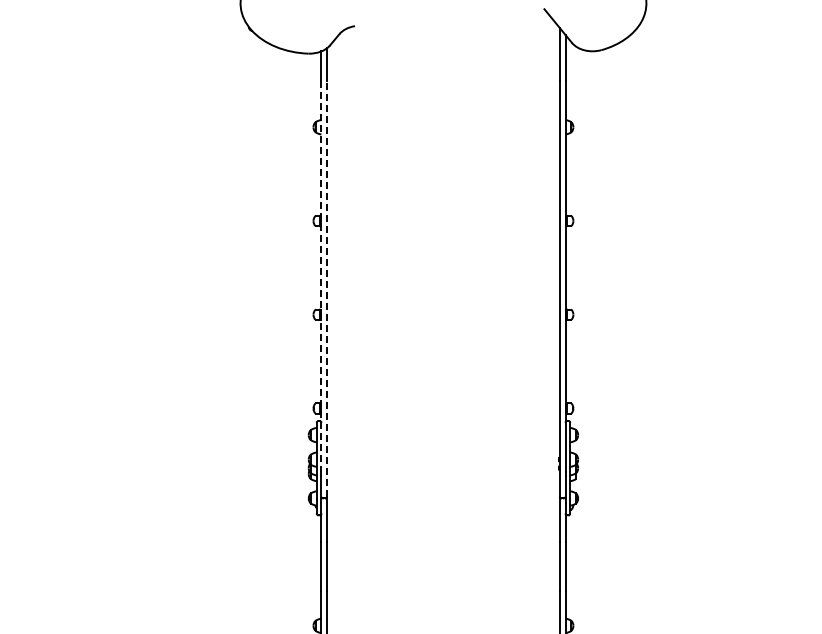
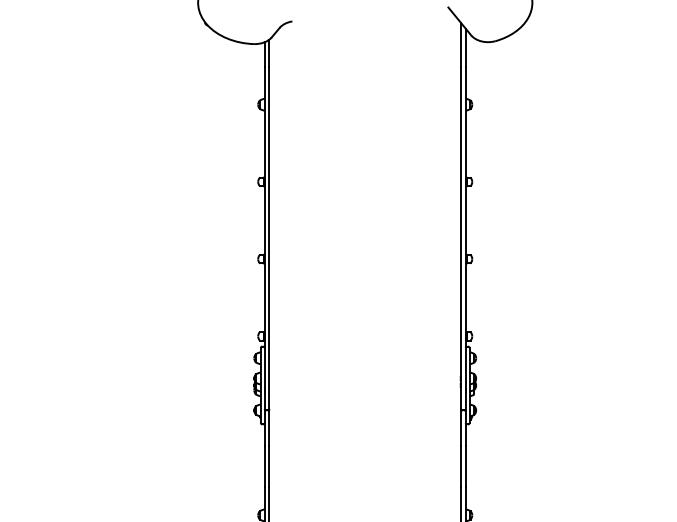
line: (321, 277) -> (264, 228), dashed -> solid
line: (327, 289) -> (269, 238), dashed -> solid

